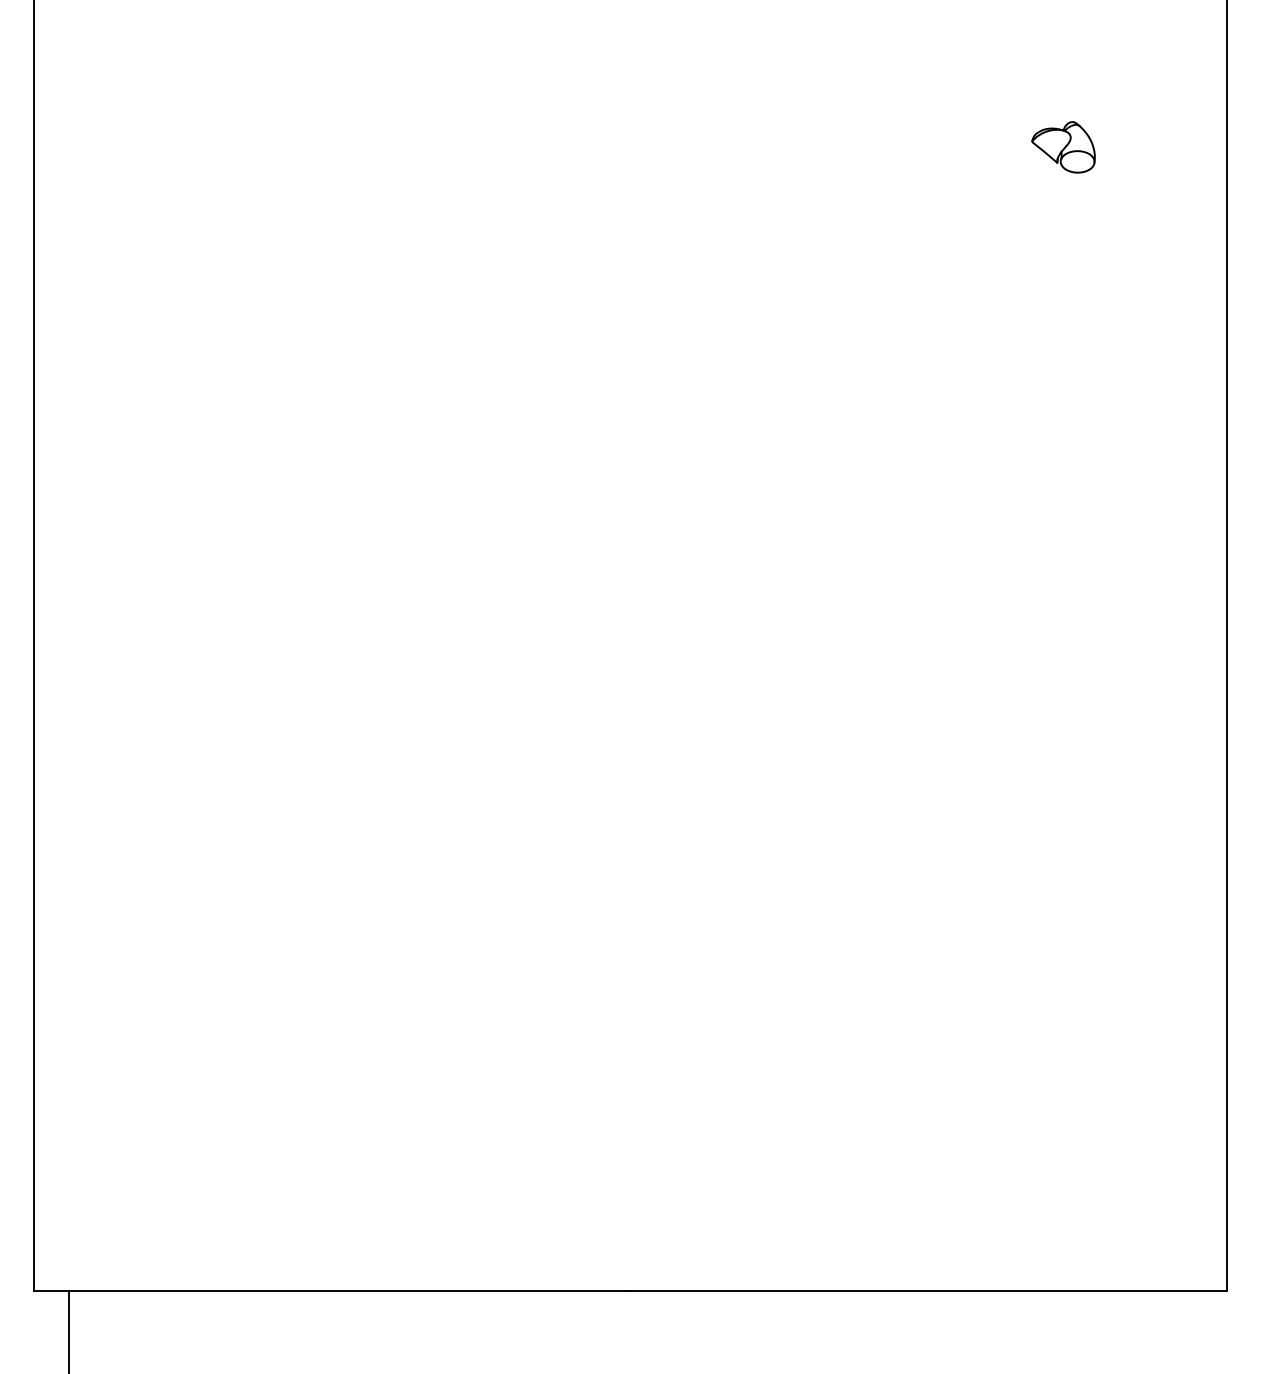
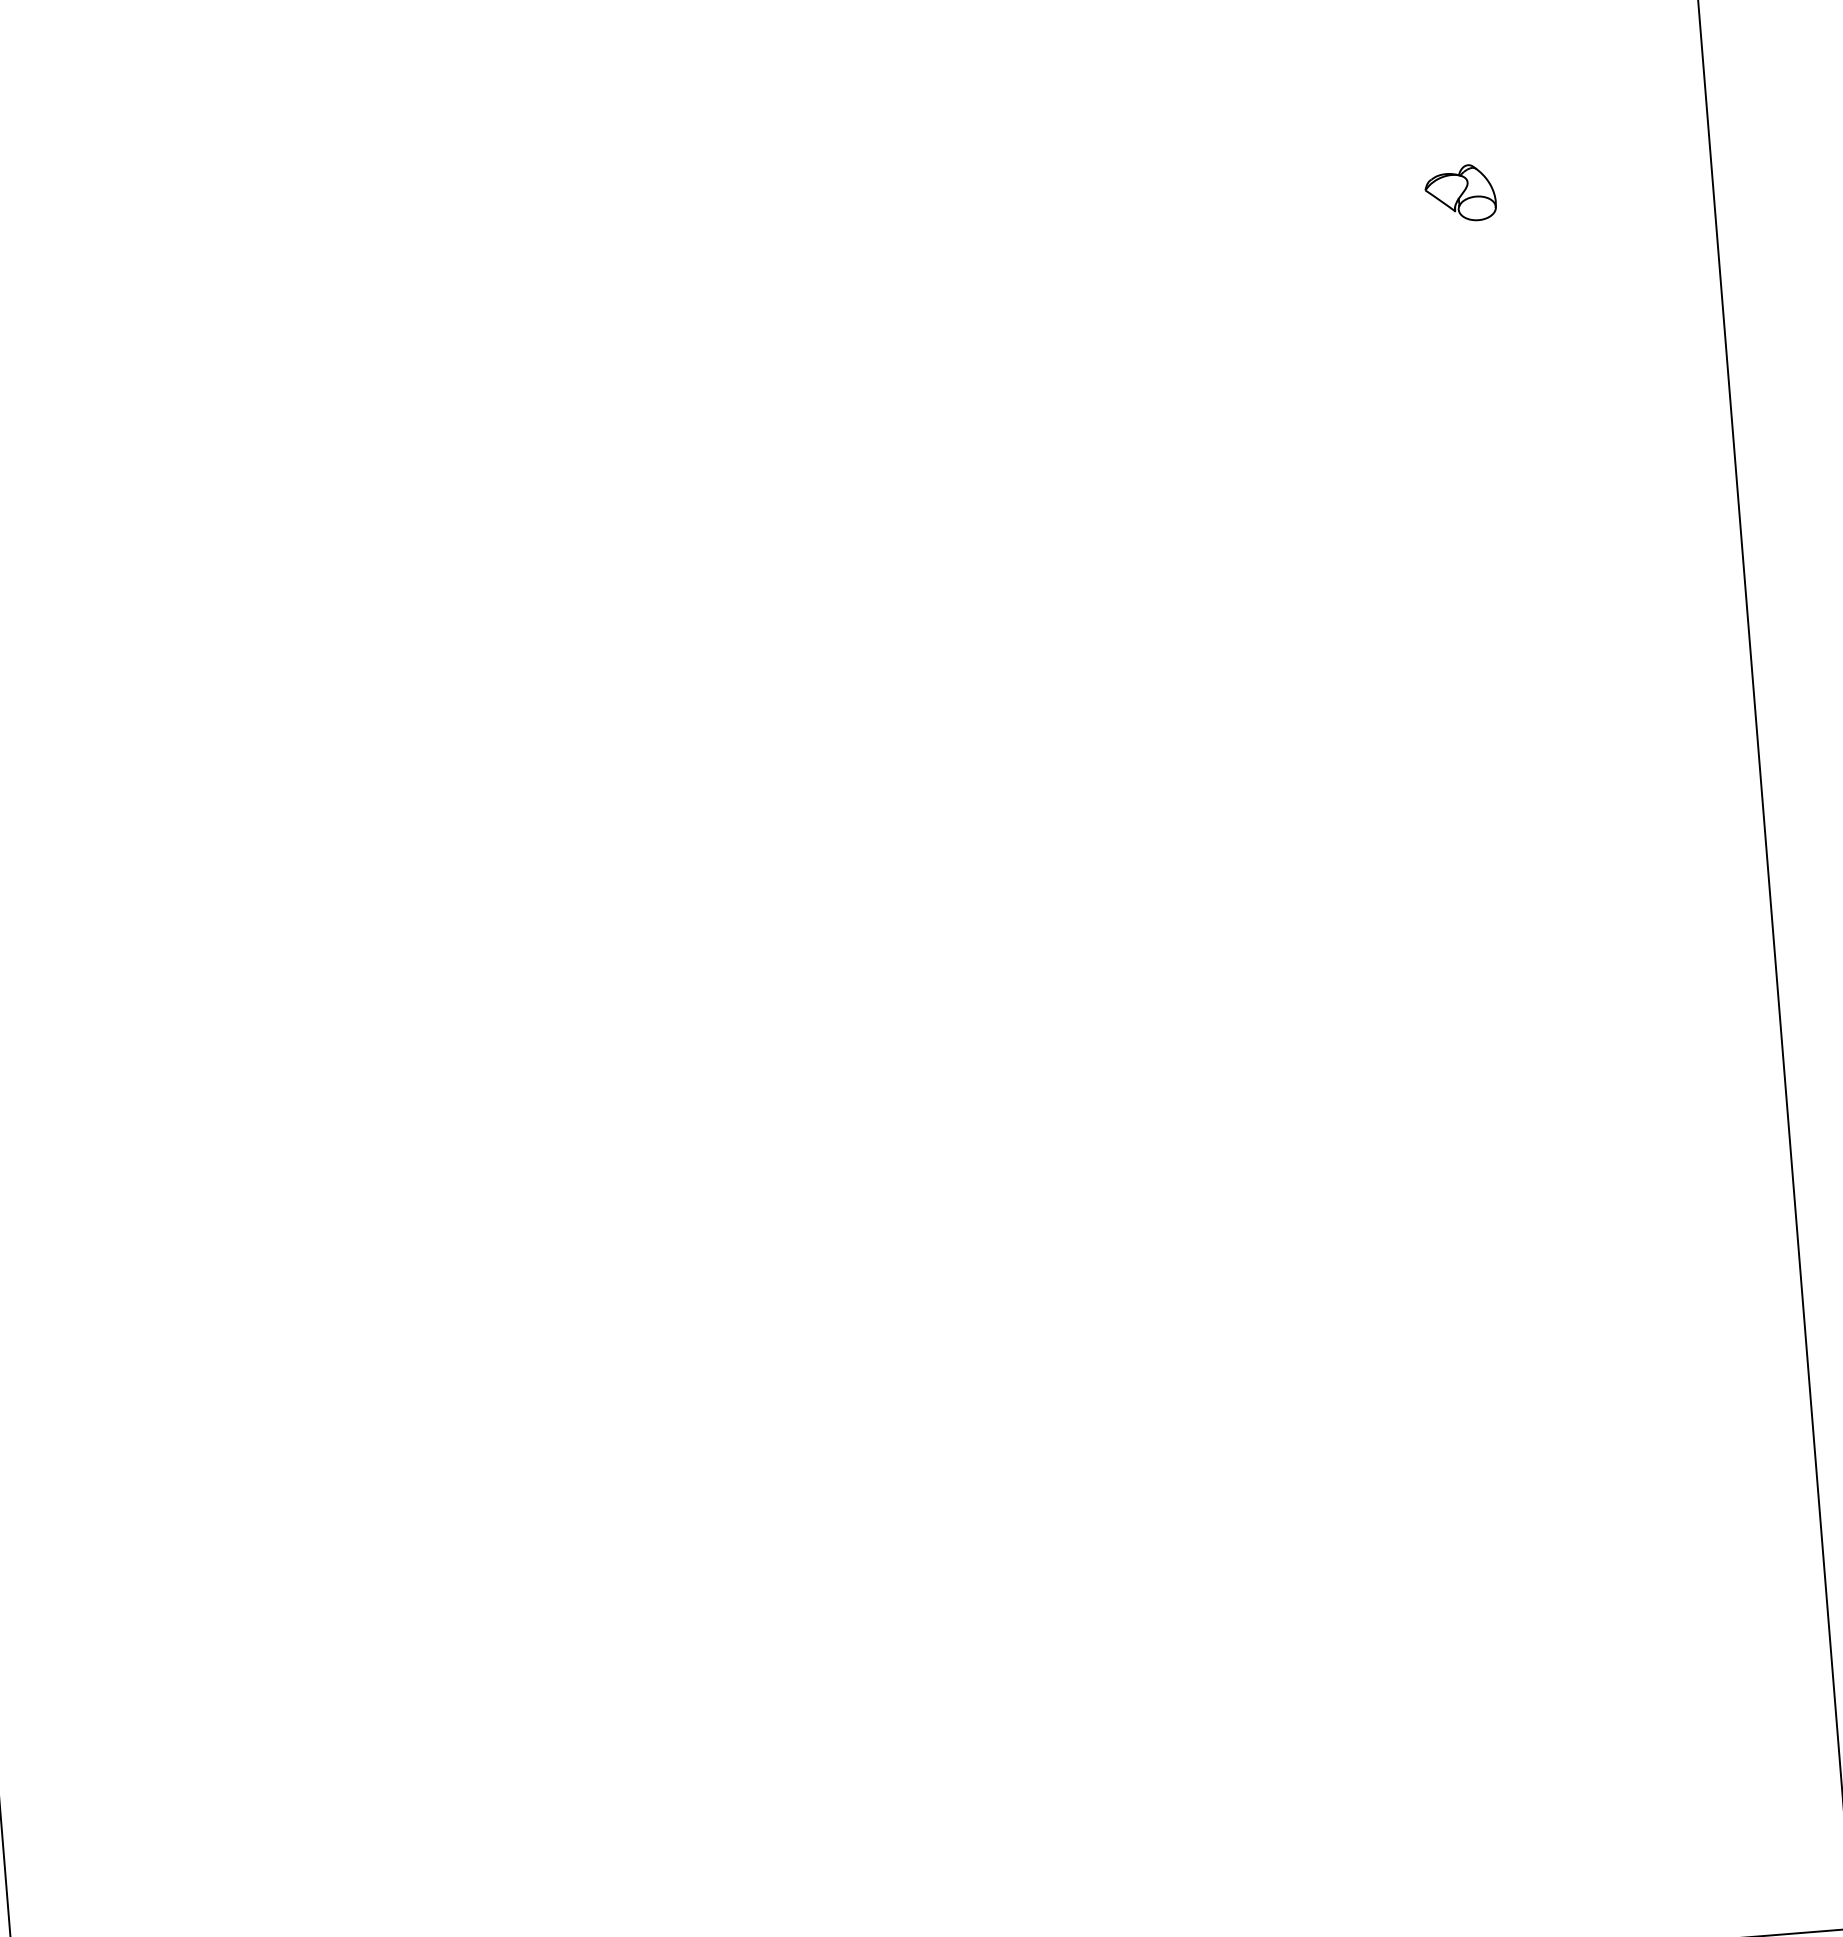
part: (1063, 147) -> (1460, 193), size x0.71

